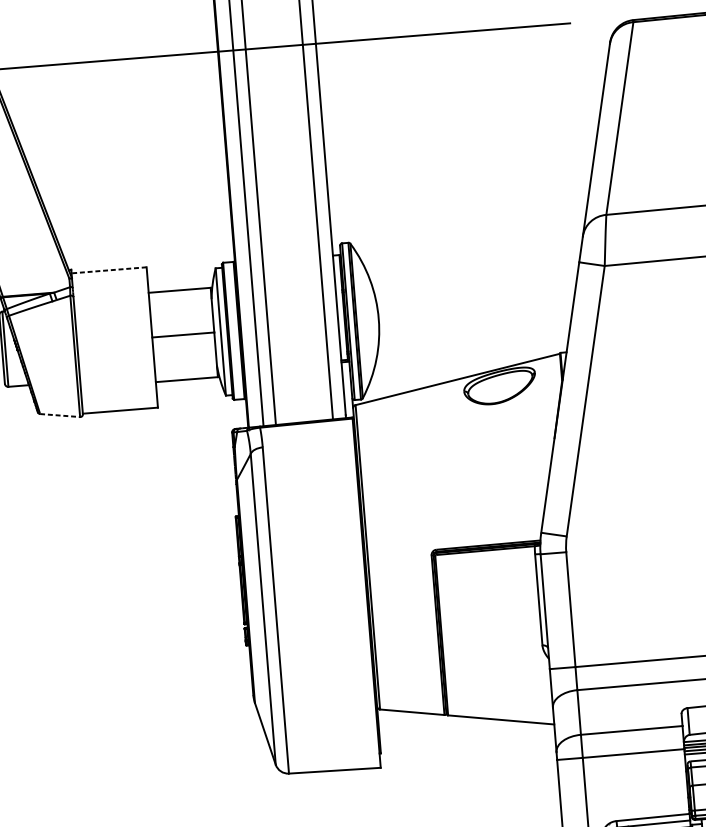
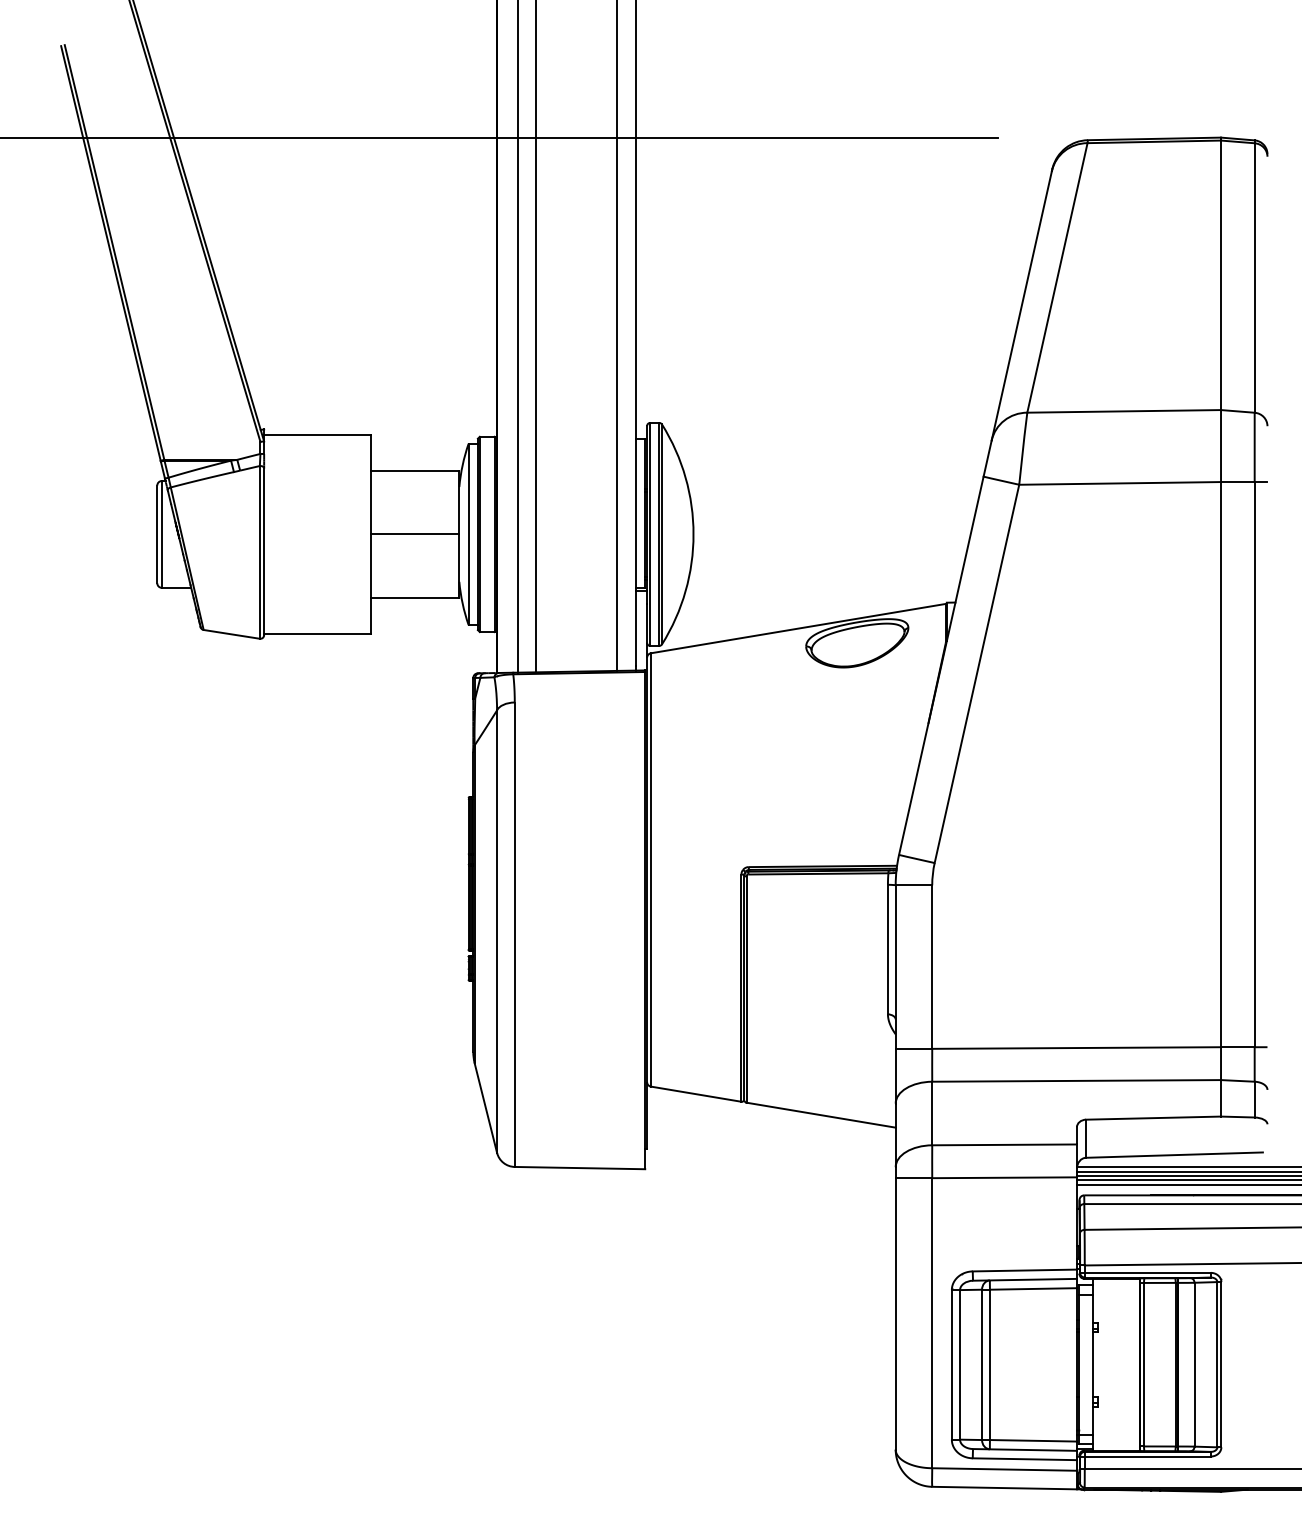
line: (109, 270) -> (317, 434), dashed -> solid
line: (60, 415) -> (232, 634), dashed -> solid

